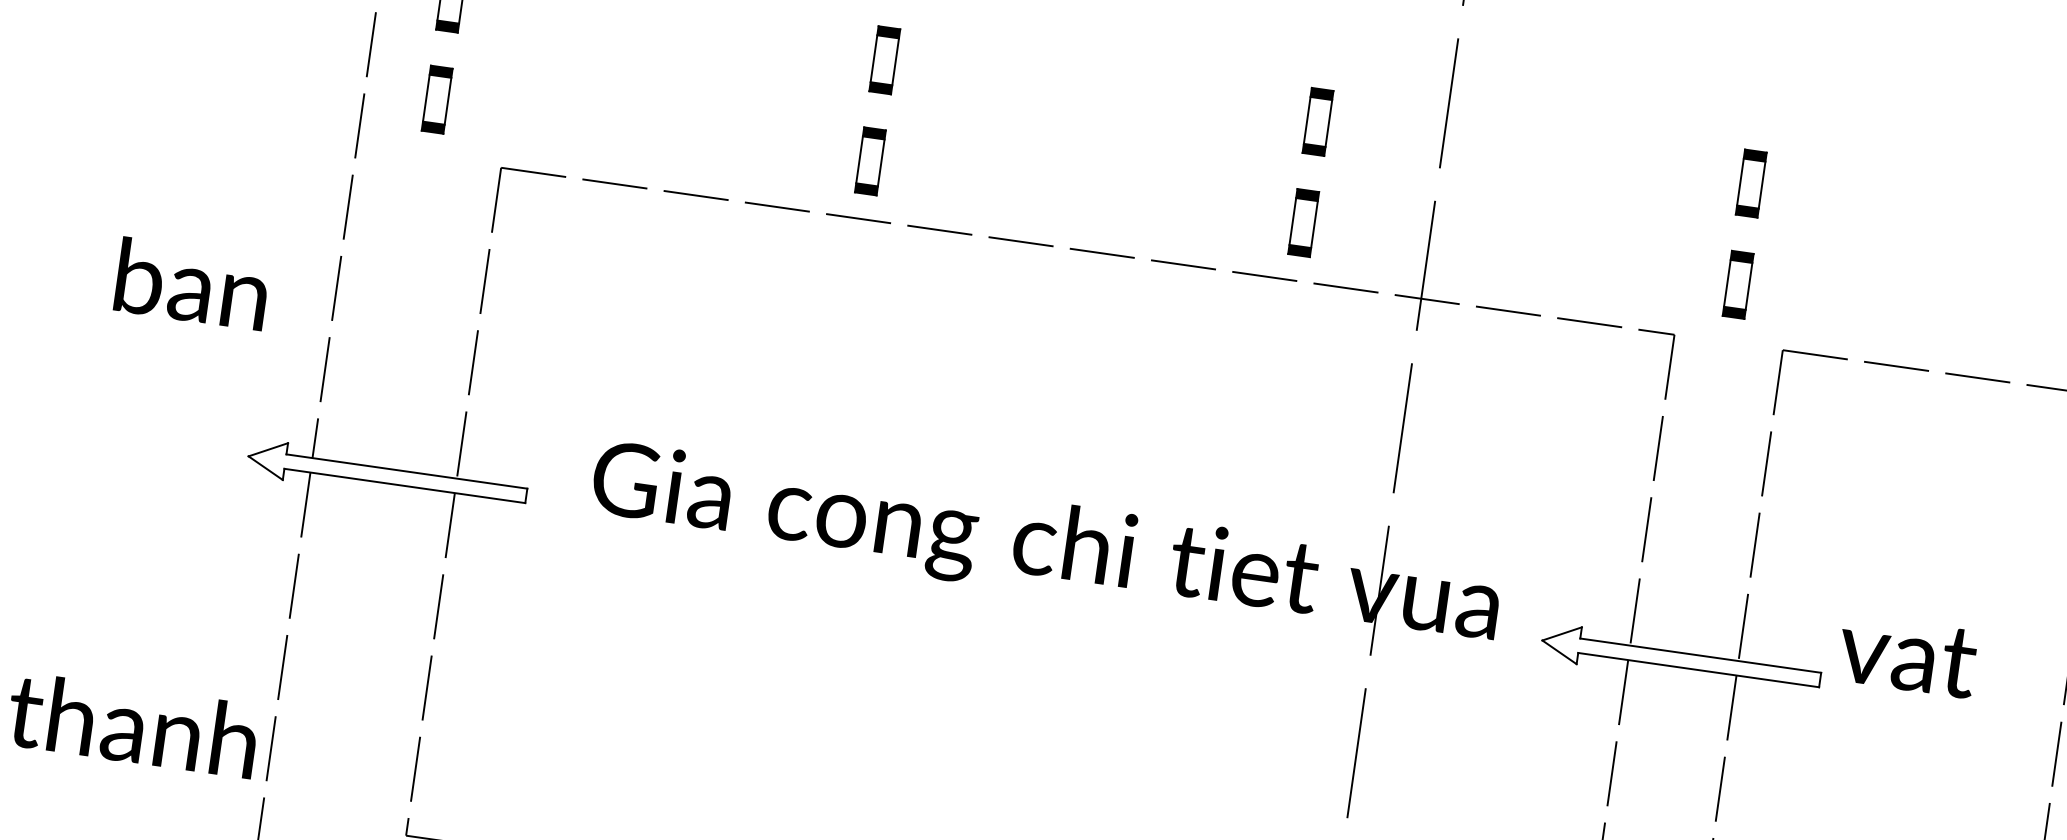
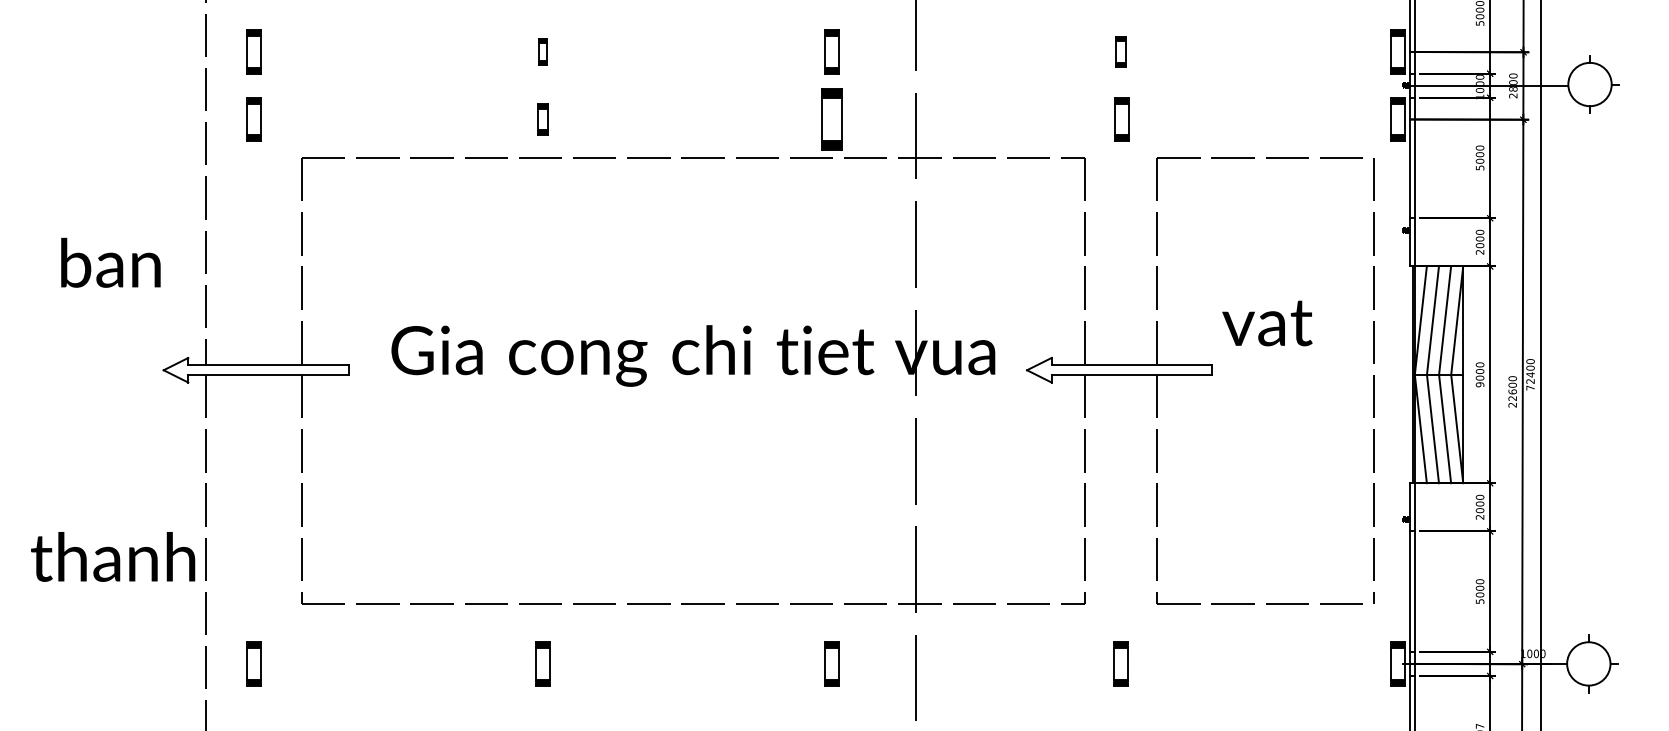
part: (884, 59) -> (542, 51), size x0.6
part: (869, 161) -> (542, 119), size x0.7
part: (1750, 182) -> (1120, 51), size x0.7
part: (1302, 222) -> (831, 119), size x1.4
text: (1907, 656) -> (1267, 323), moved

